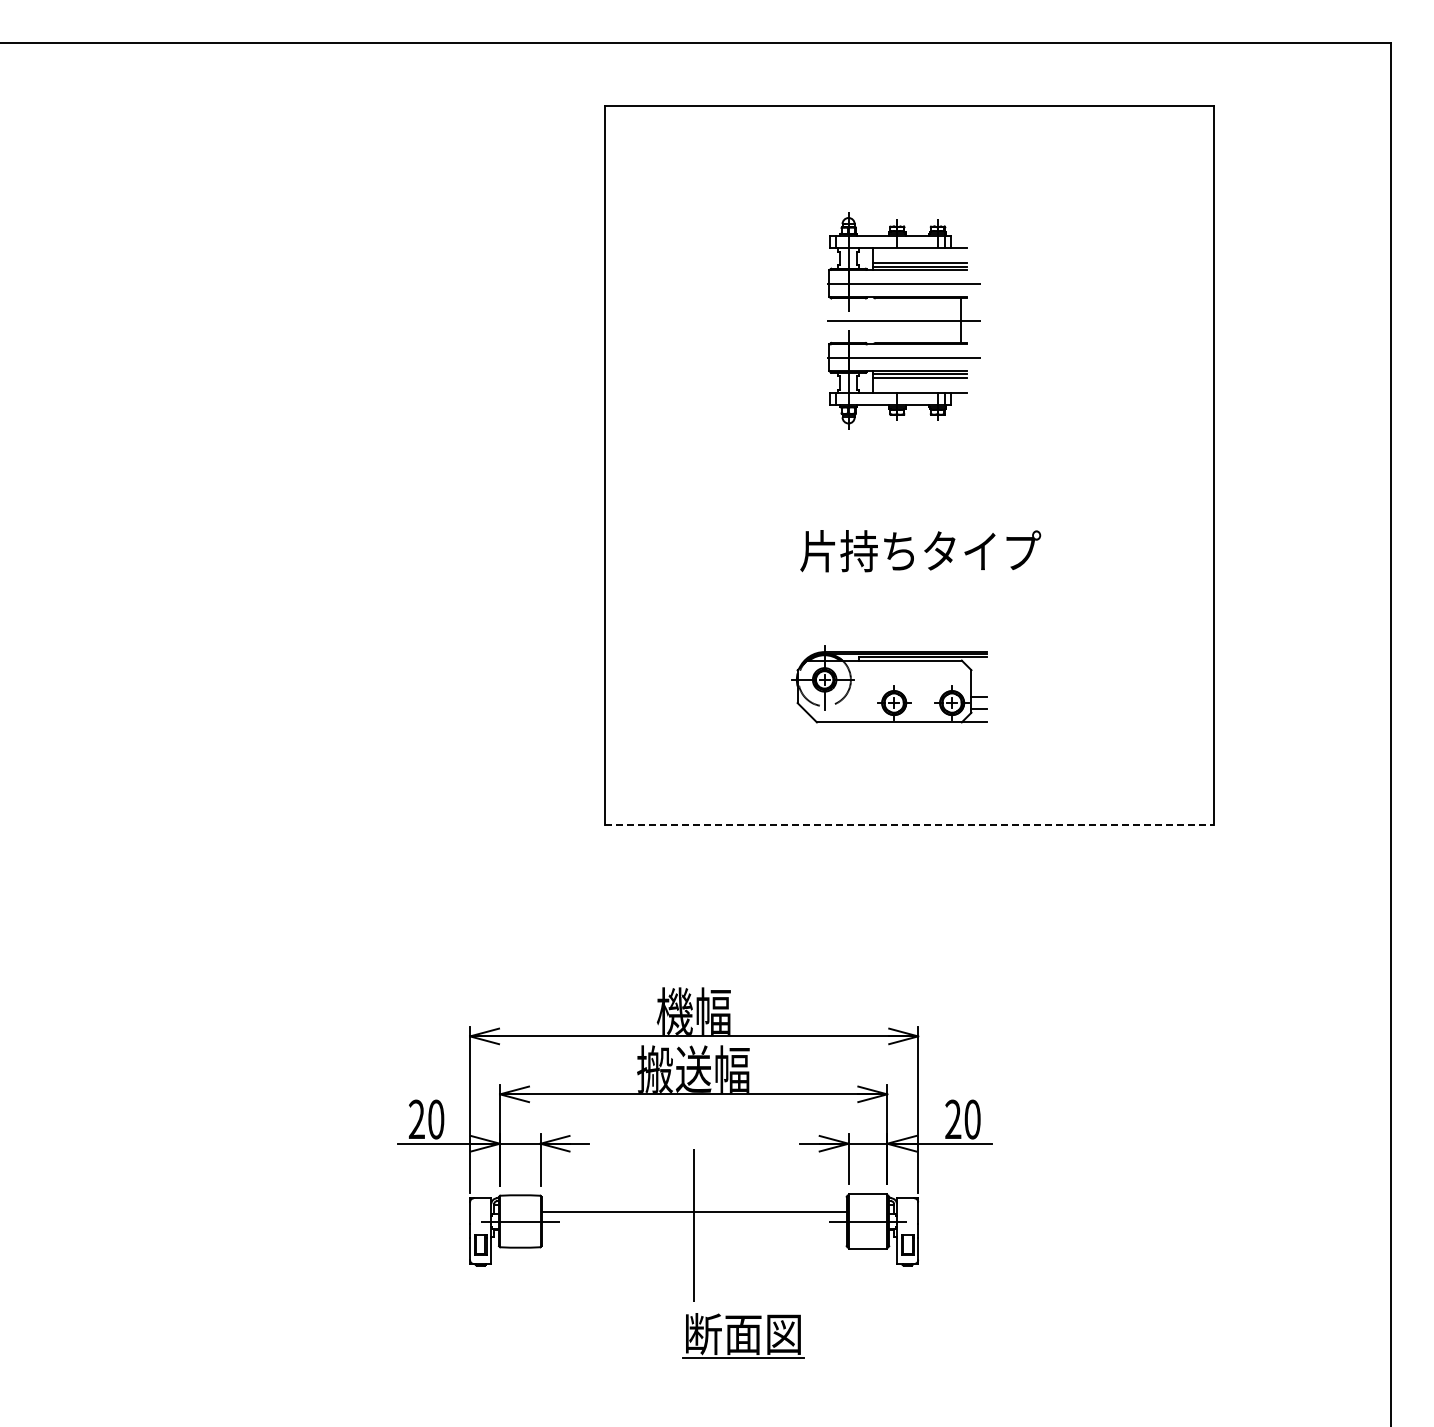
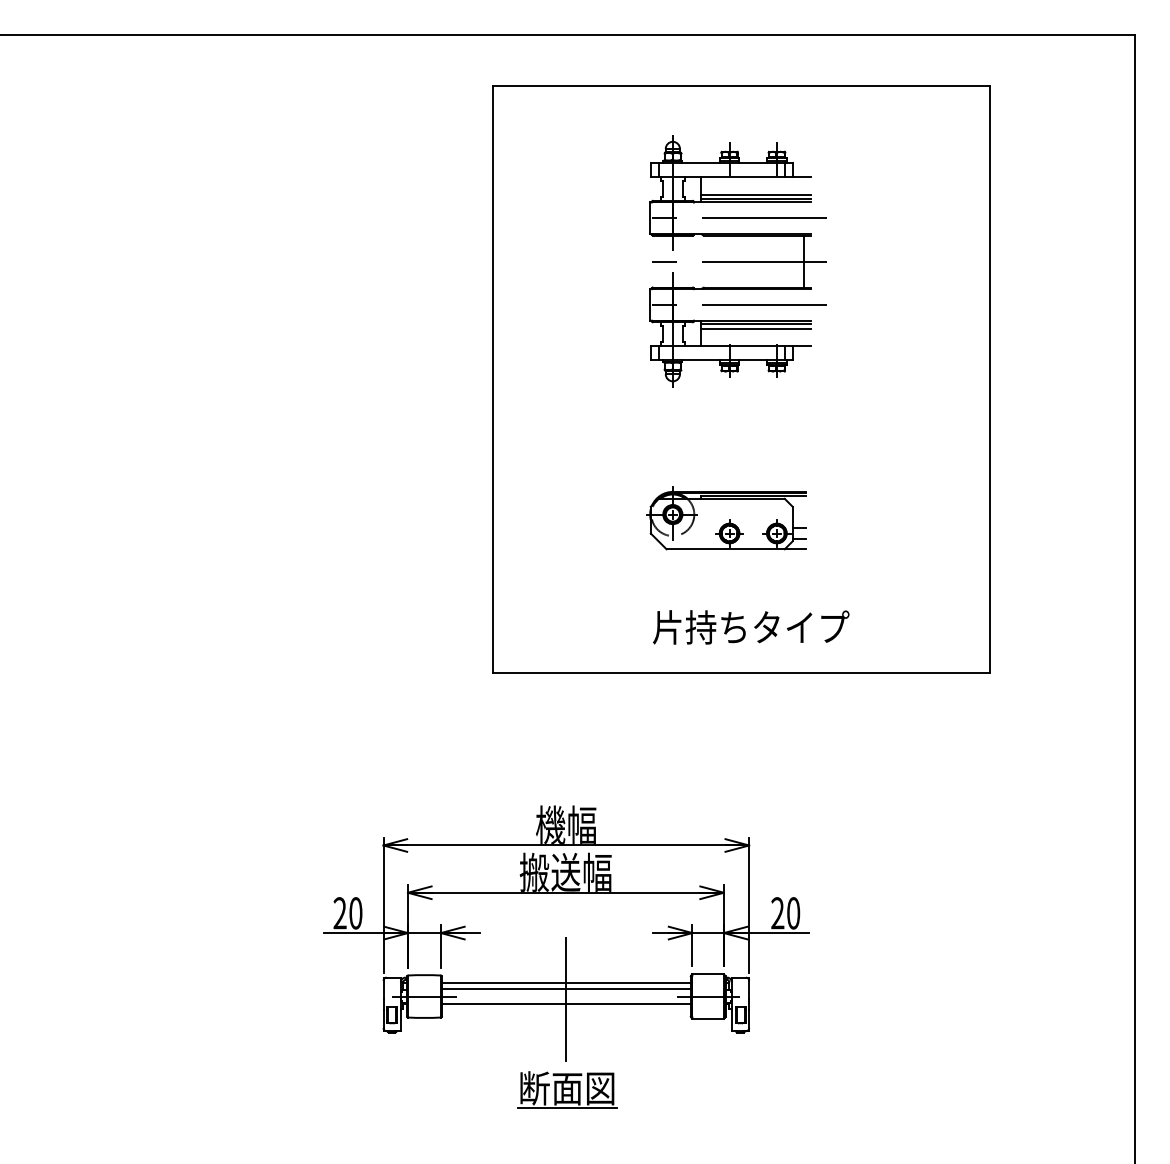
part: (904, 320) -> (738, 261), size x1.43
text: (920, 551) -> (751, 627), moved
part: (889, 684) -> (725, 518), moved
line: (909, 825) -> (742, 673), dashed -> solid
line: (693, 1205) -> (565, 983), added
line: (693, 1231) -> (565, 1004), added
part: (743, 1335) -> (567, 1089), moved

